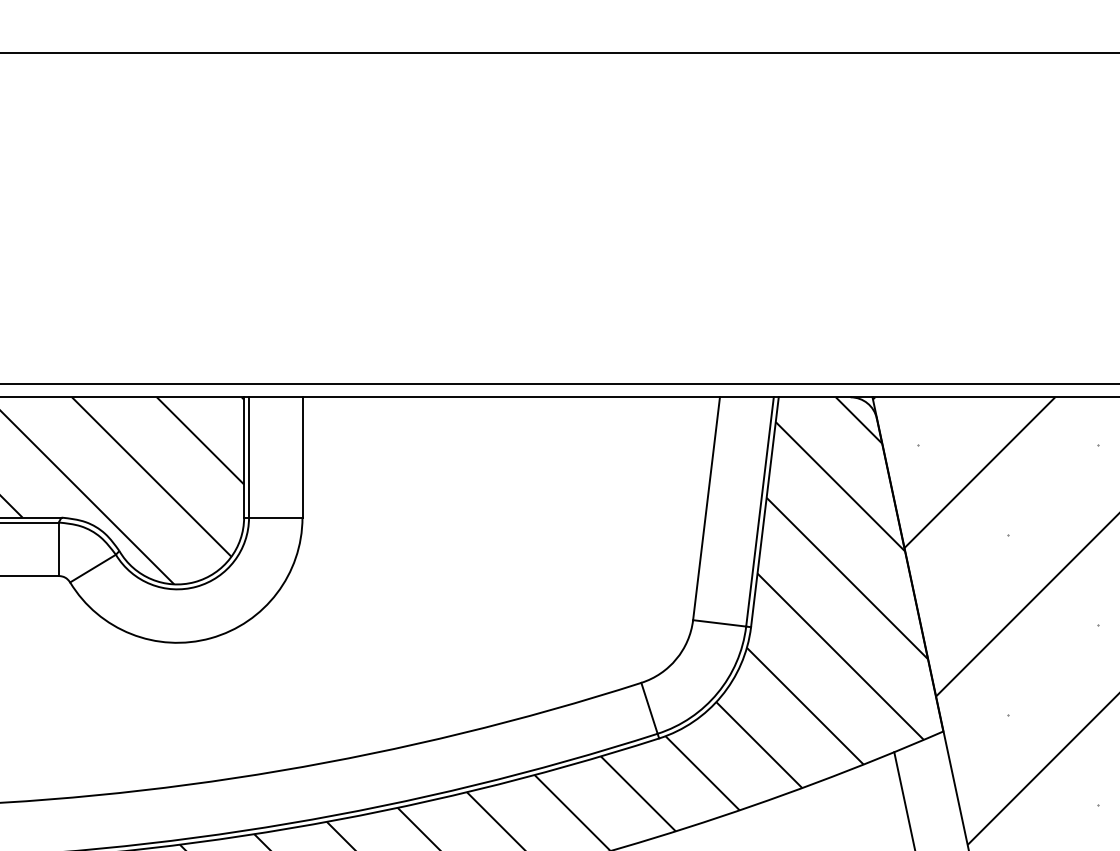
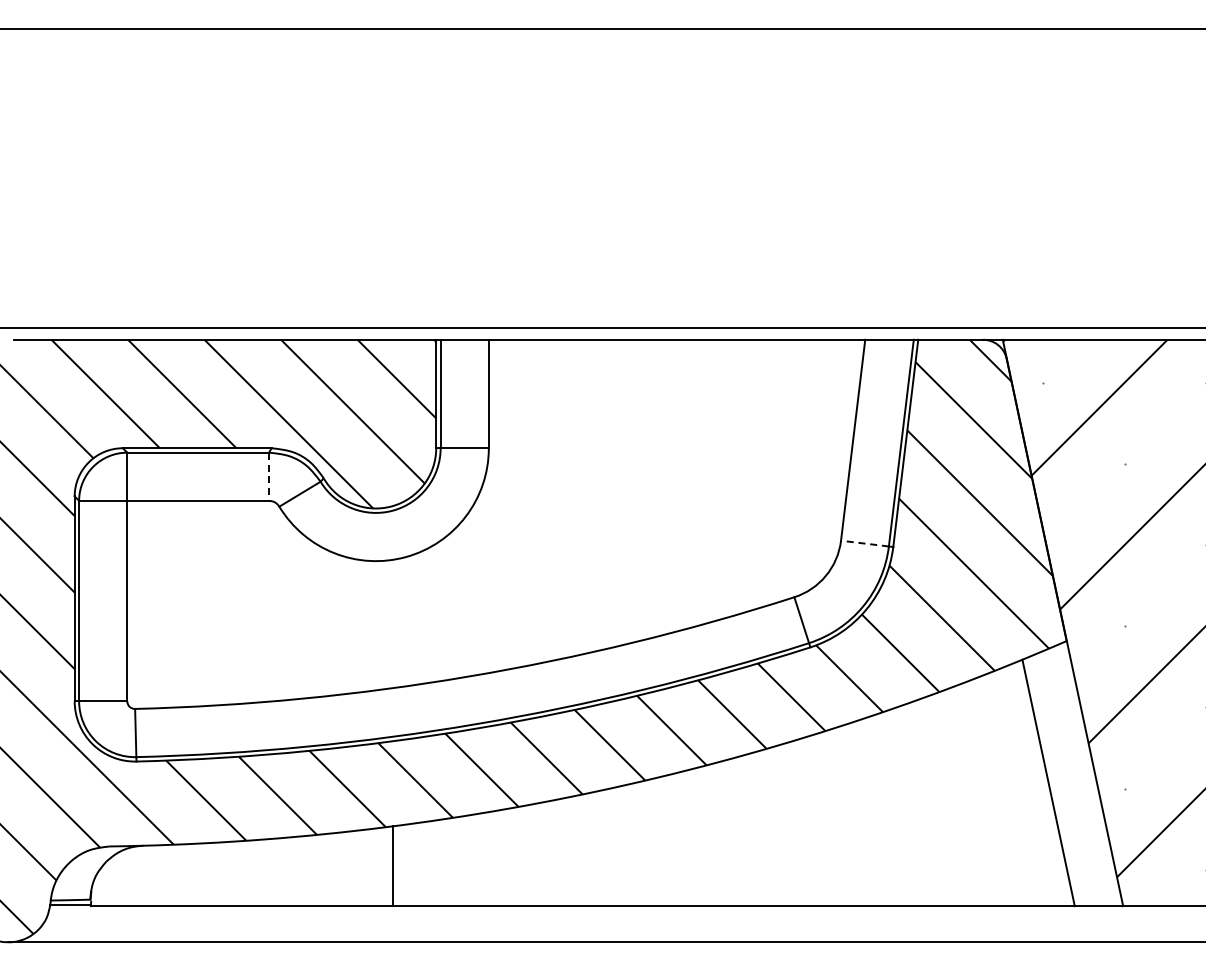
line: (59, 550) -> (269, 477), solid -> dashed
line: (719, 623) -> (864, 543), solid -> dashed

